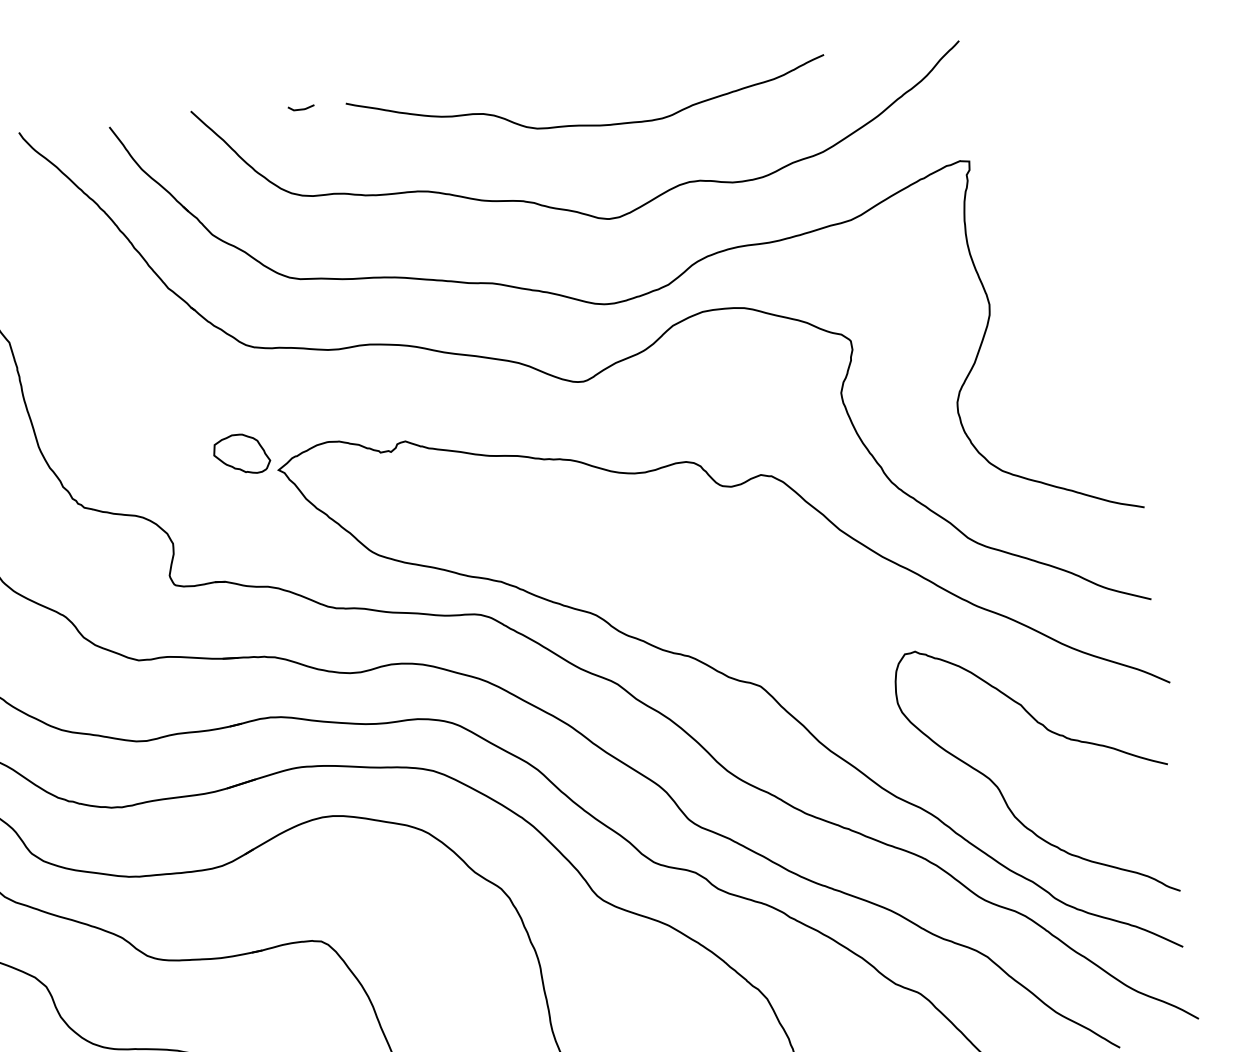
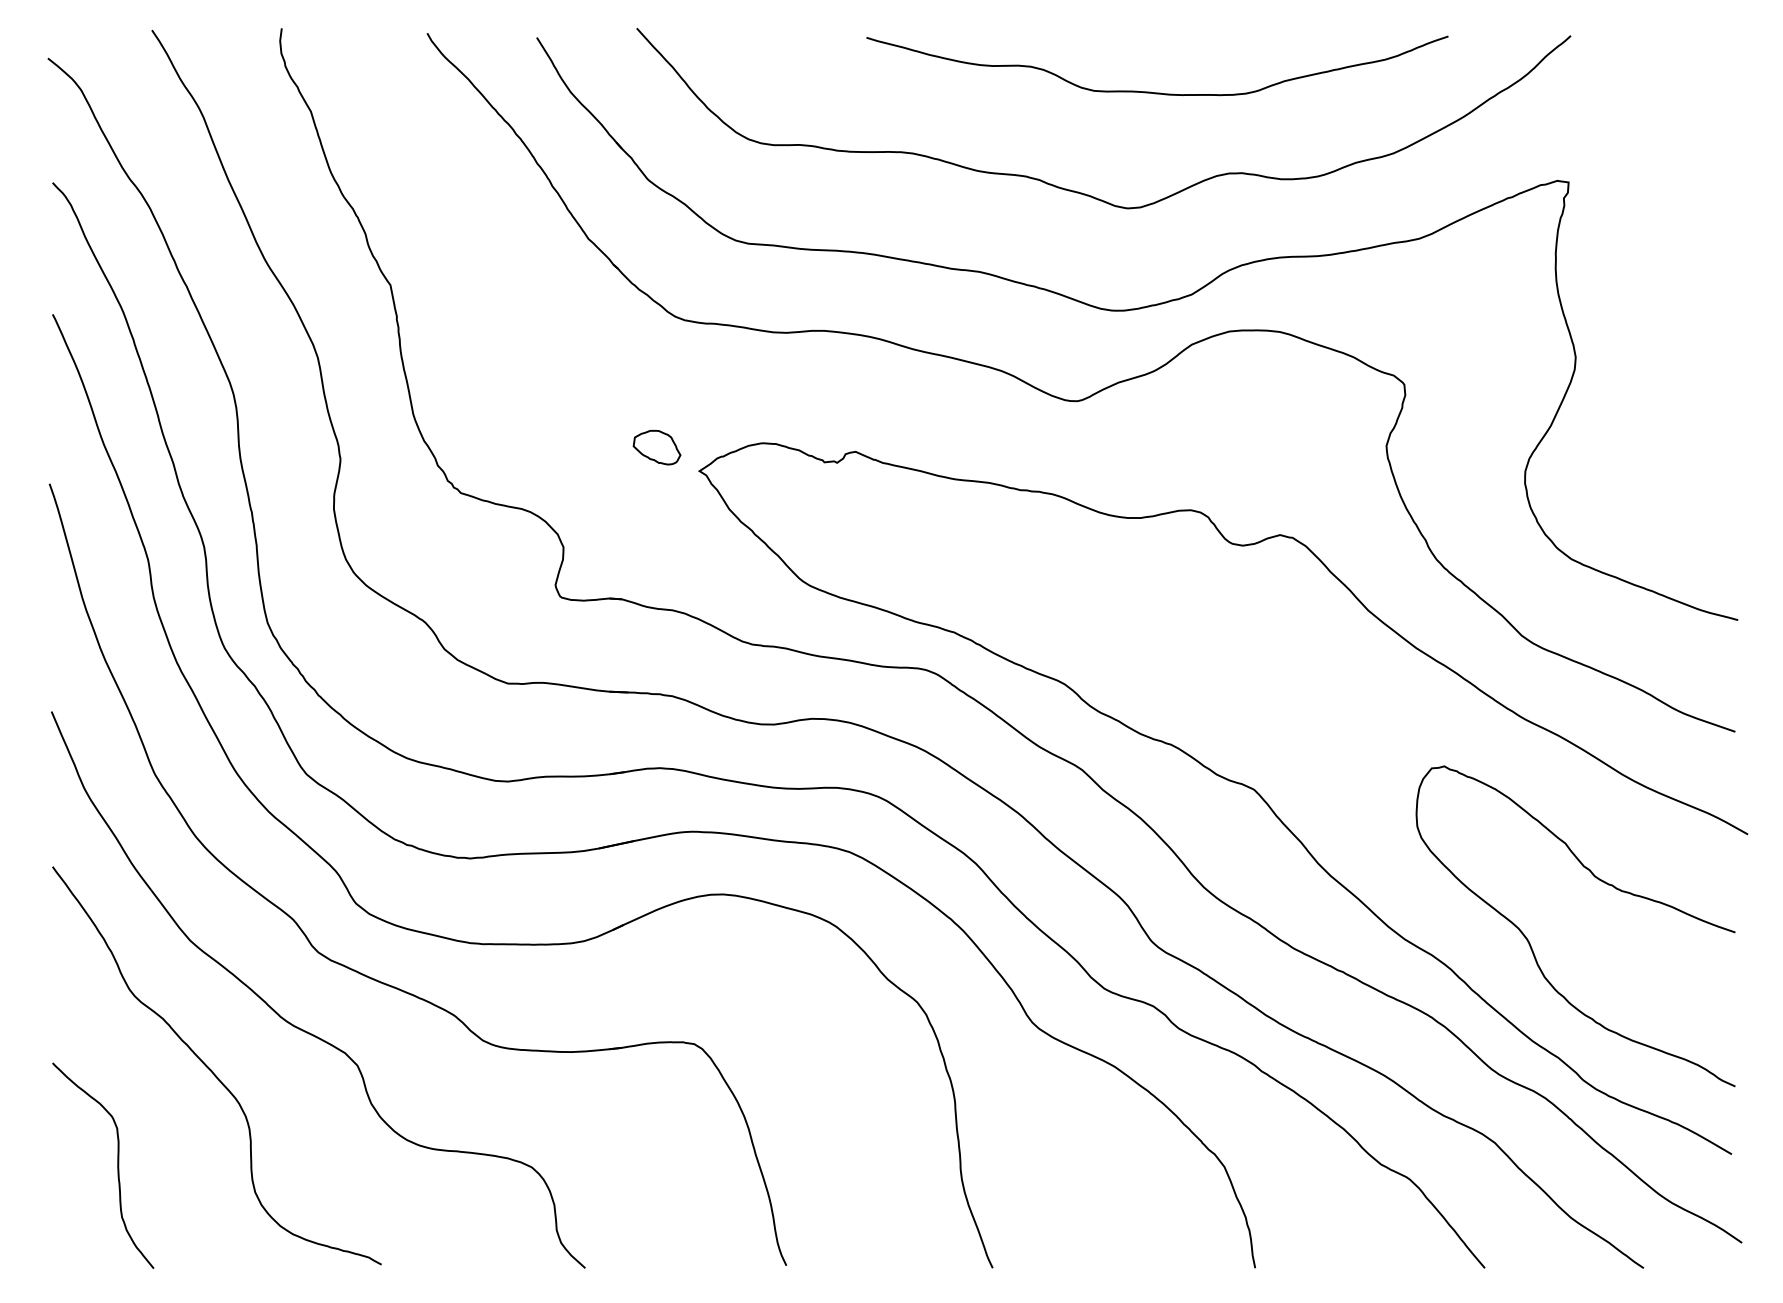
line: (301, 108) -> (770, 38), removed
curve: (583, 124) -> (1150, 91), moved
part: (241, 454) -> (656, 447), size x0.7

